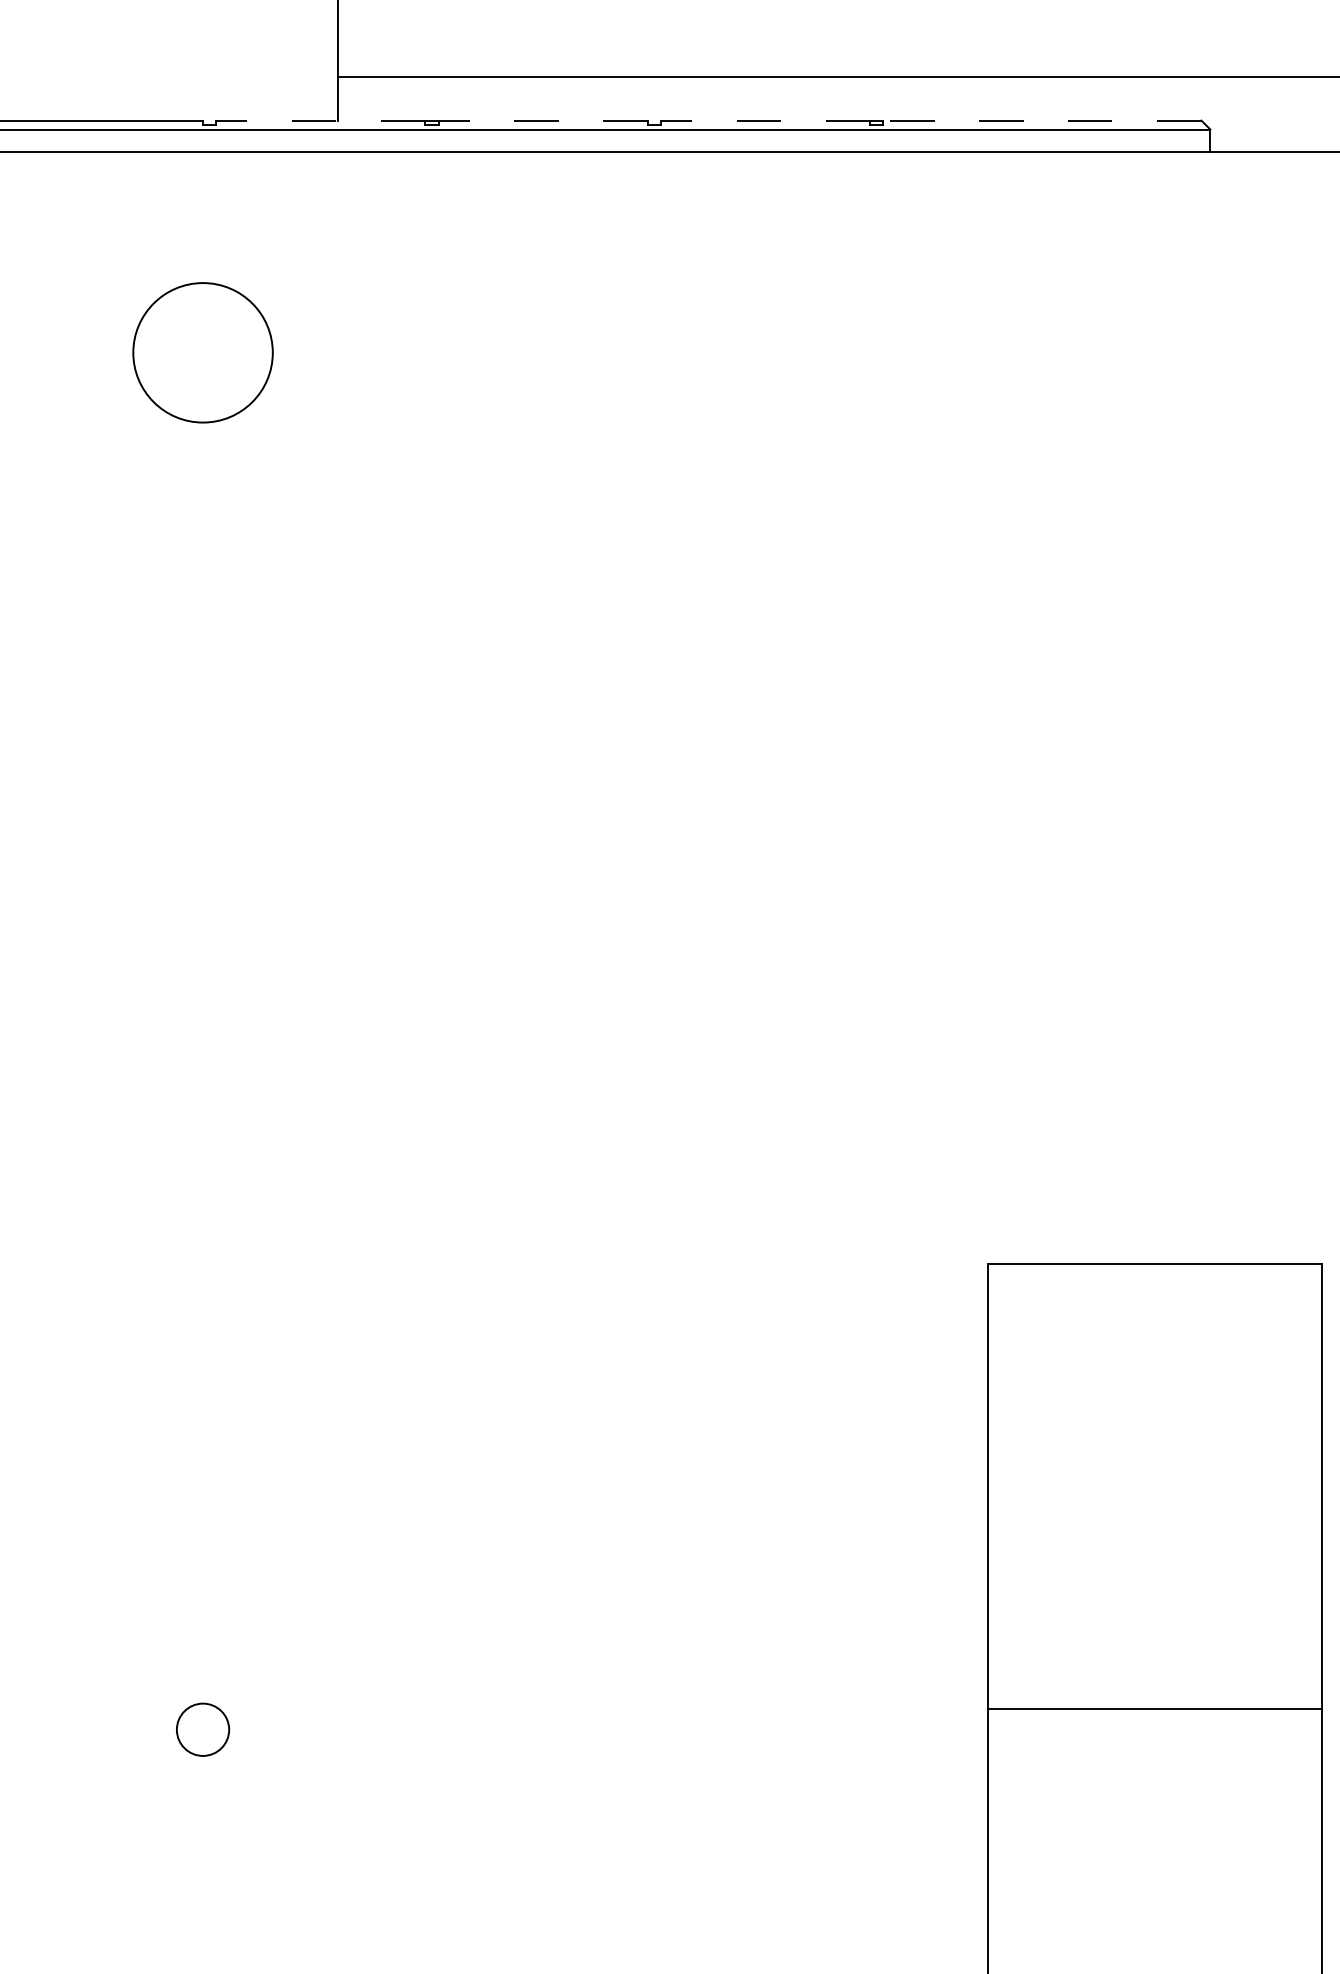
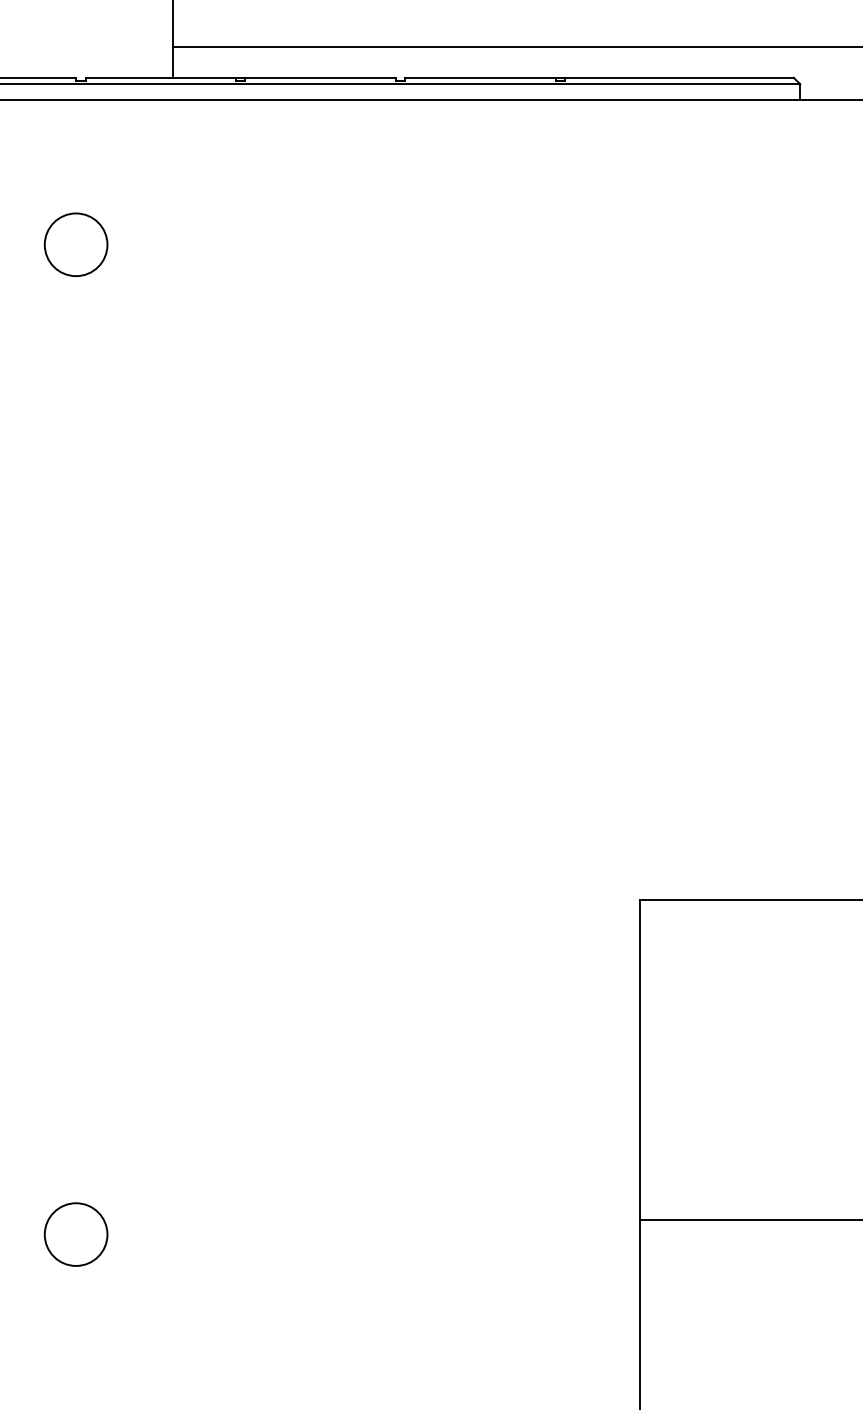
line: (320, 120) -> (160, 77), dashed -> solid
line: (543, 120) -> (320, 77), dashed -> solid
line: (765, 120) -> (480, 77), dashed -> solid
line: (1041, 120) -> (678, 77), dashed -> solid
circle: (202, 352) -> (75, 244), size x0.62
circle: (202, 1729) -> (75, 1234), size x1.67

